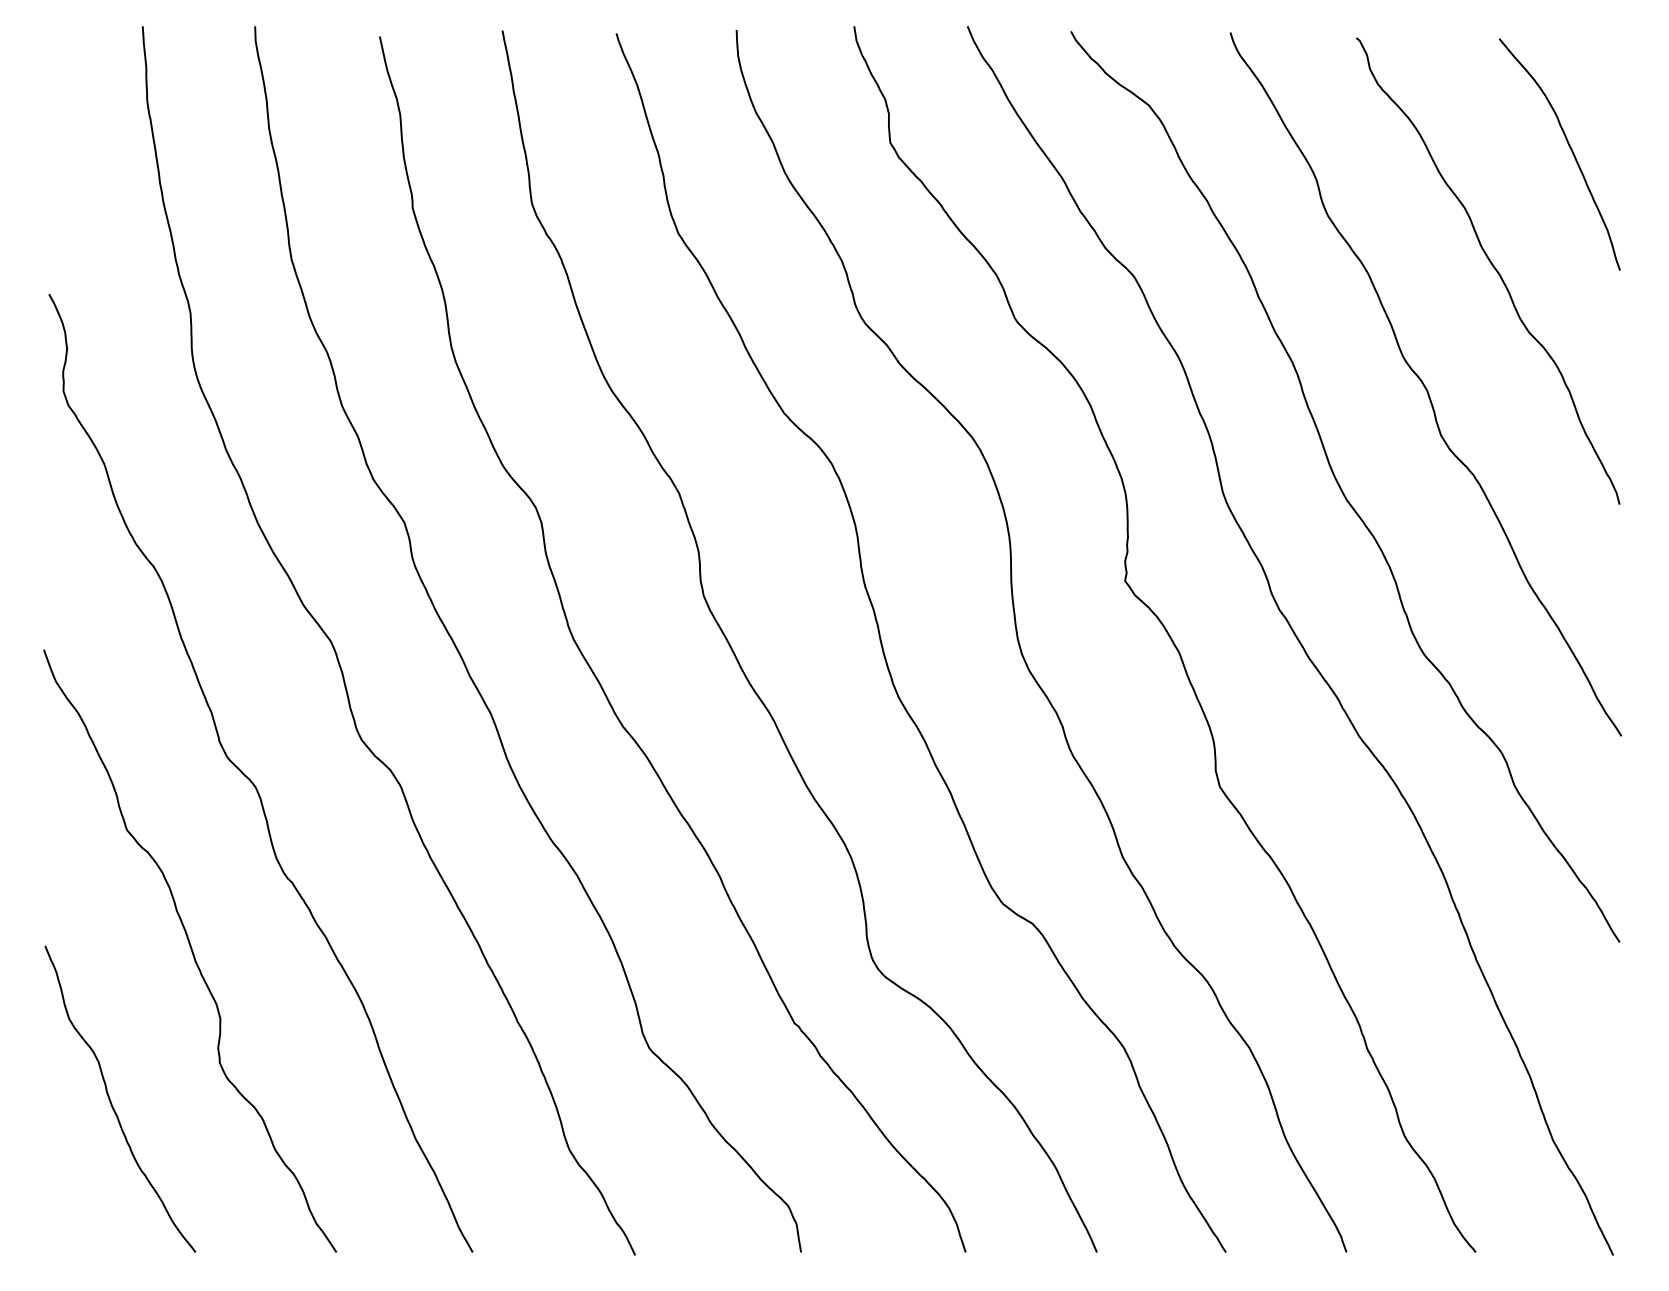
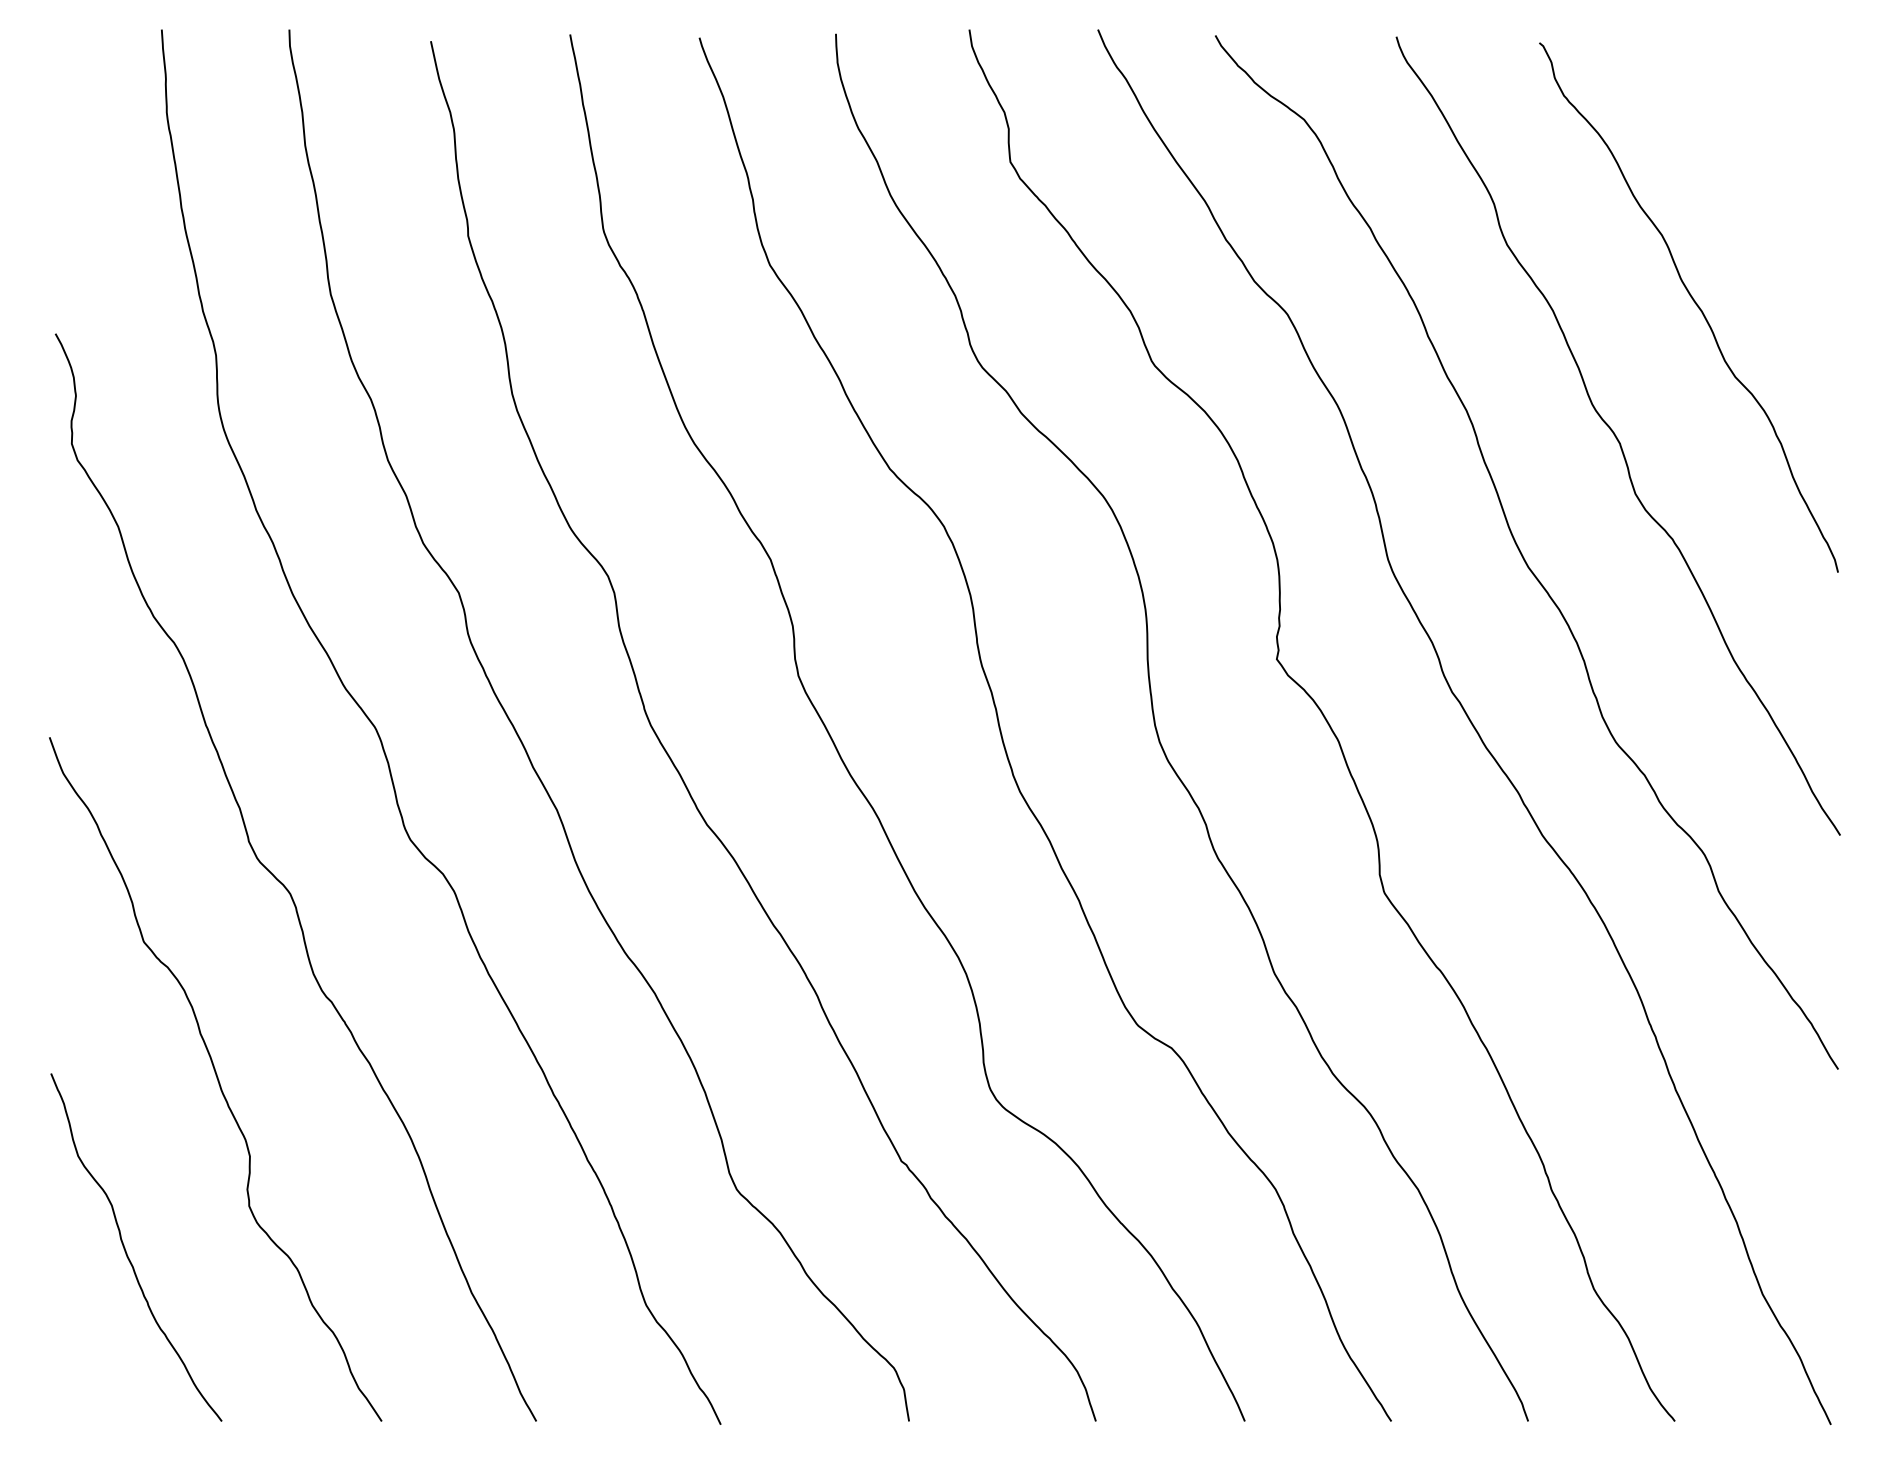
curve: (1570, 149) -> (1782, 169), removed

